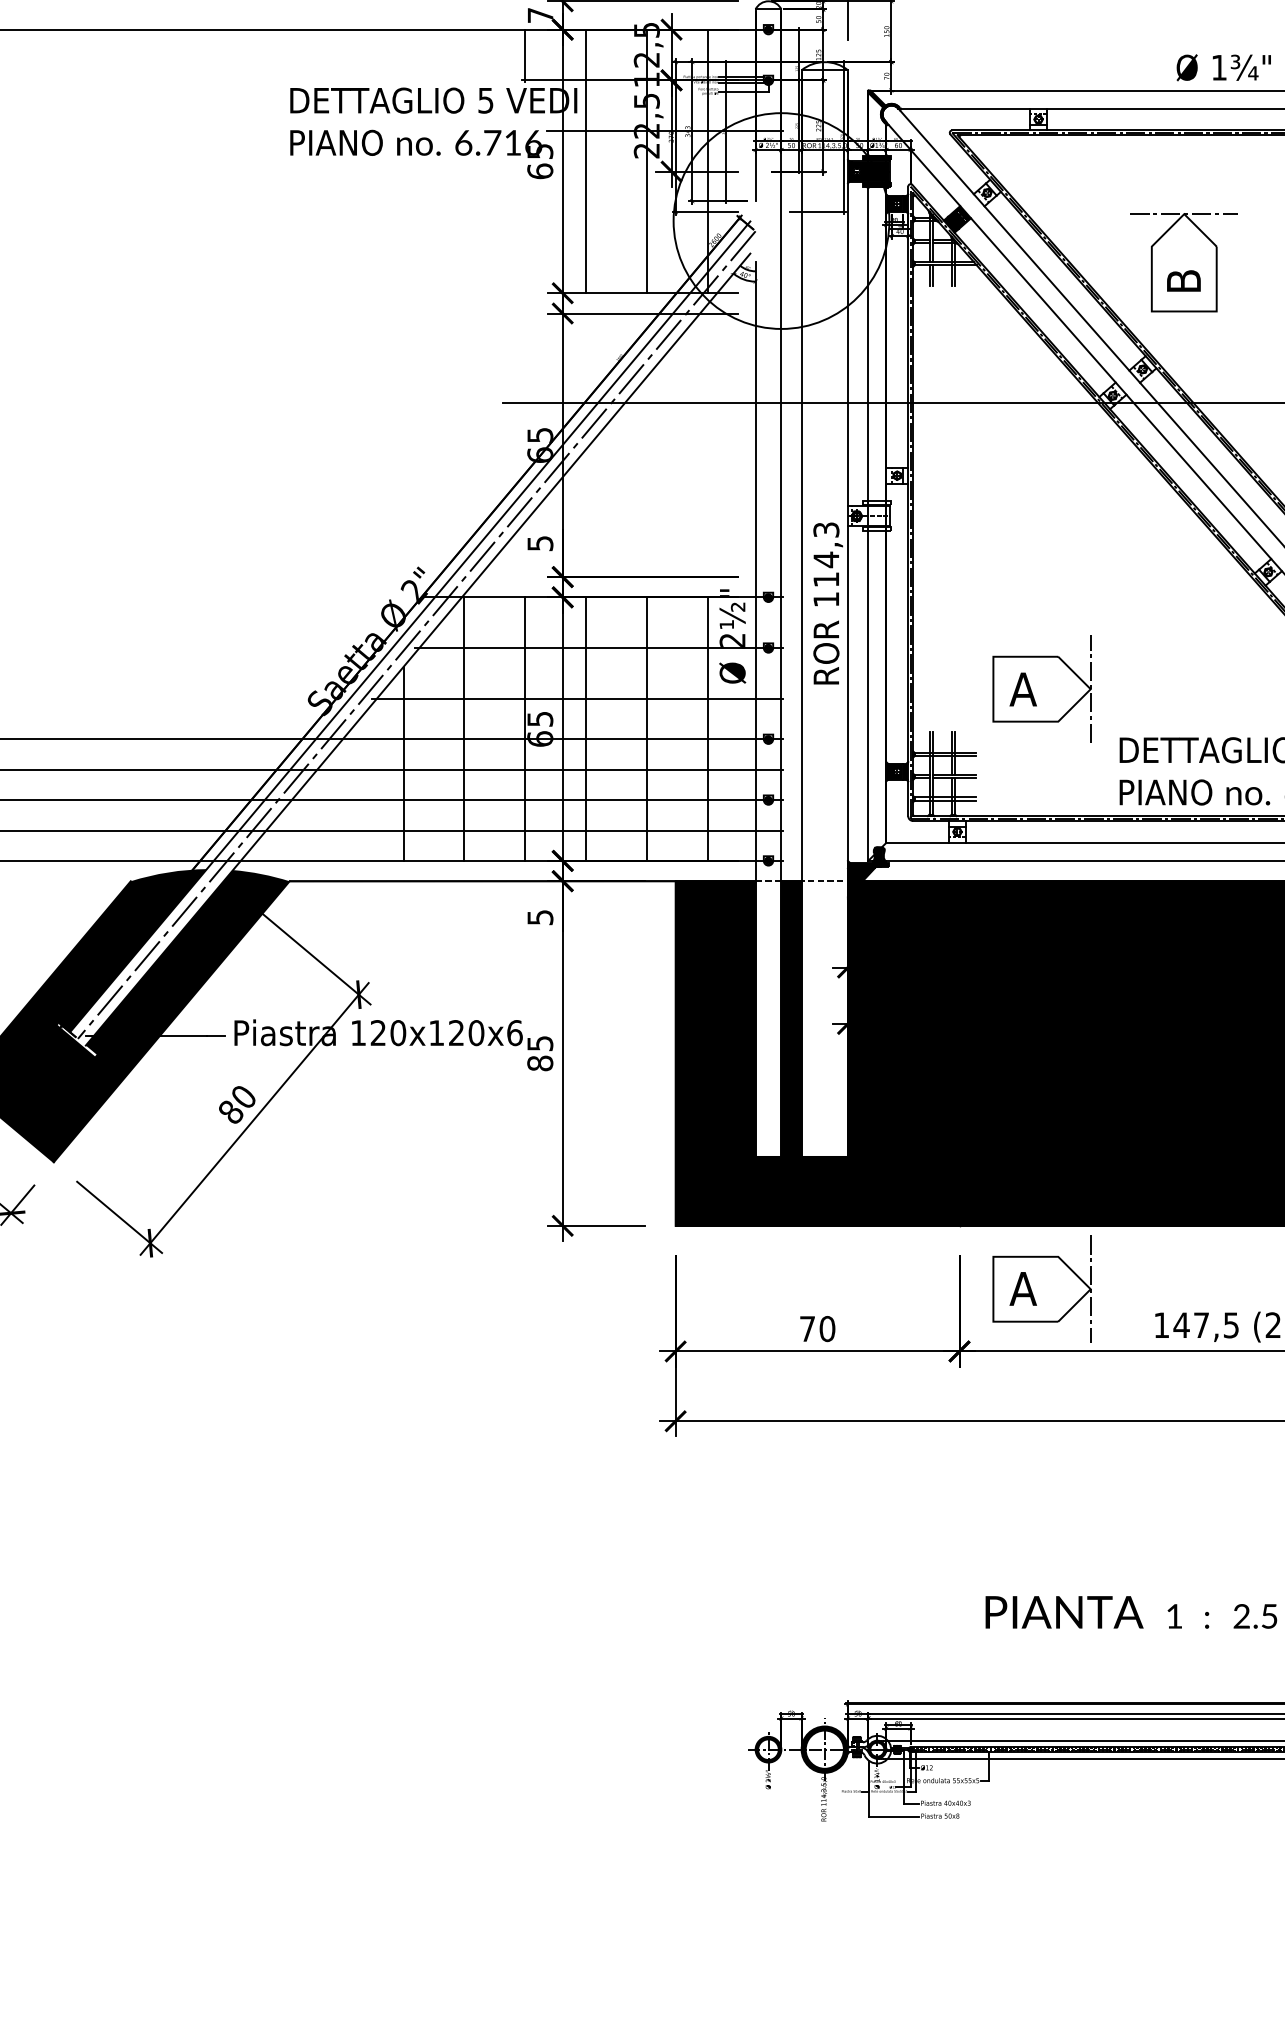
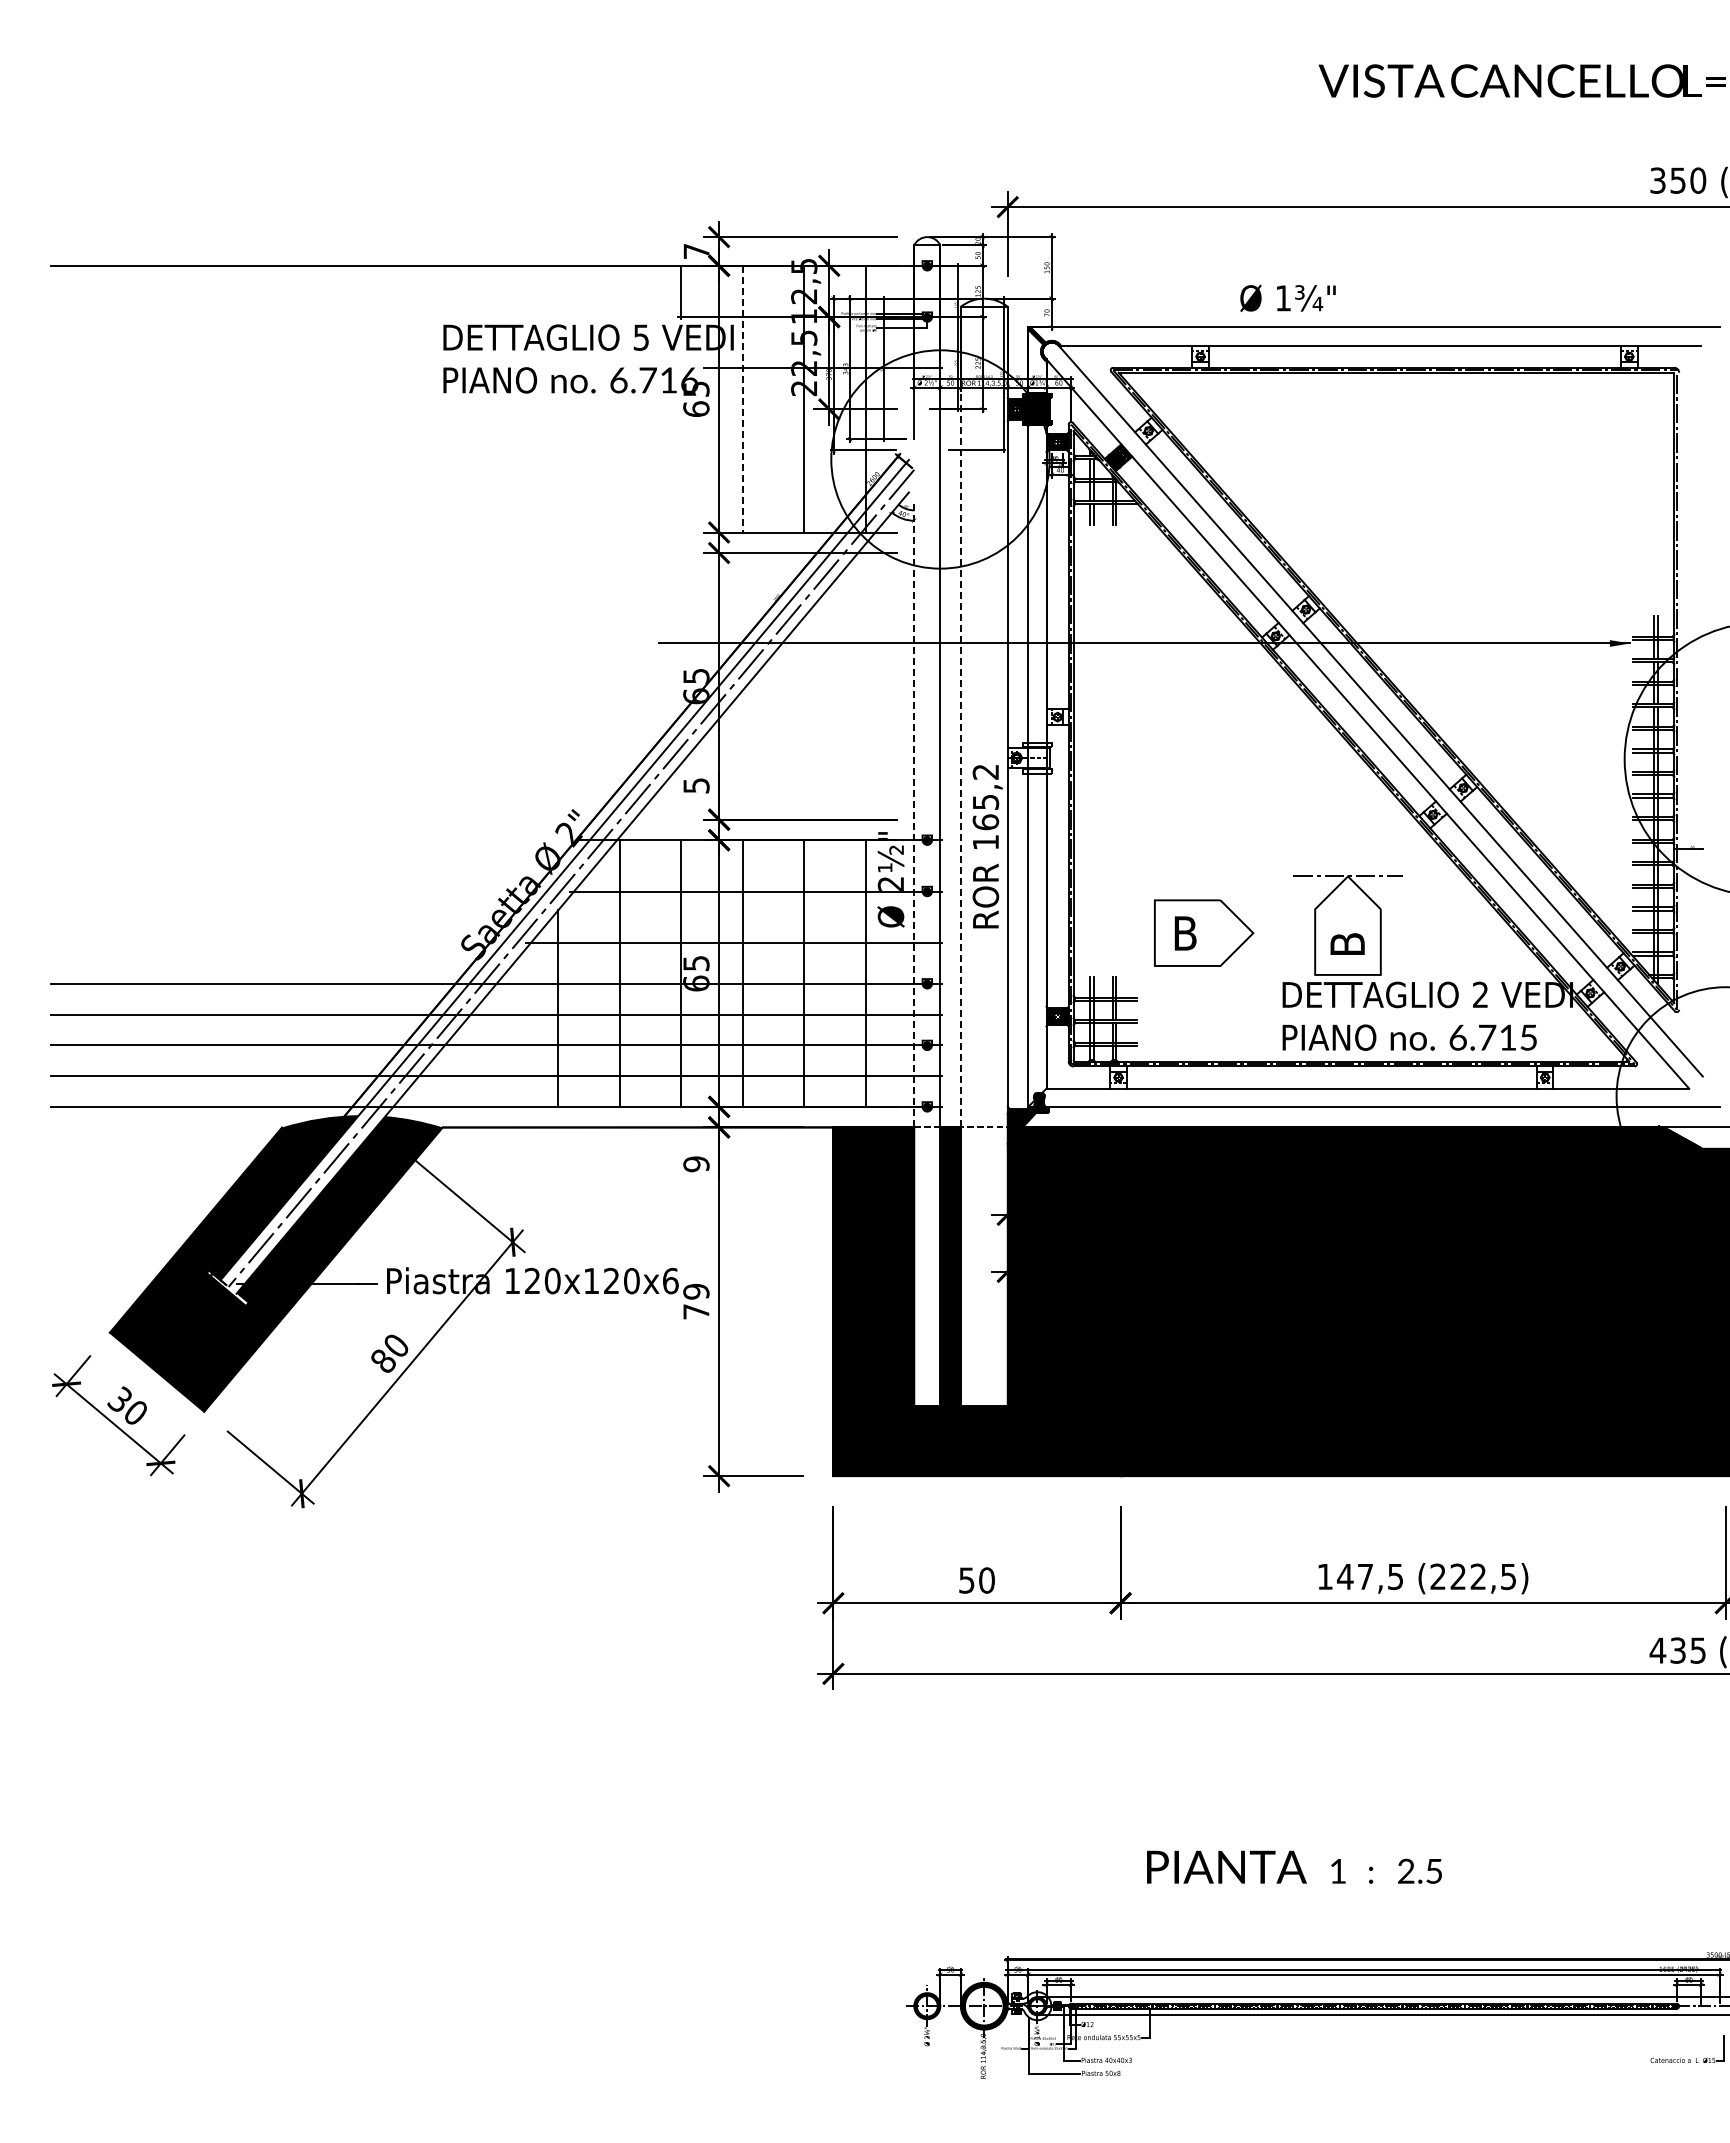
text: (1223, 67) -> (1287, 298), moved
line: (585, 161) -> (742, 399), solid -> dashed
part: (1183, 262) -> (1347, 925), moved
line: (801, 475) -> (960, 716), solid -> dashed
text: (826, 555) -> (985, 797), 114,3 -> 165,2
line: (755, 570) -> (914, 813), solid -> dashed
line: (1090, 688) -> (1253, 932), removed
text: (1022, 689) -> (1184, 933), A -> B
text: (540, 917) -> (696, 1164), 5 -> 9
text: (540, 1053) -> (696, 1301), 85 -> 79
part: (1042, 1289) -> (1204, 1540), removed
text: (807, 1328) -> (966, 1580), 70 -> 50

